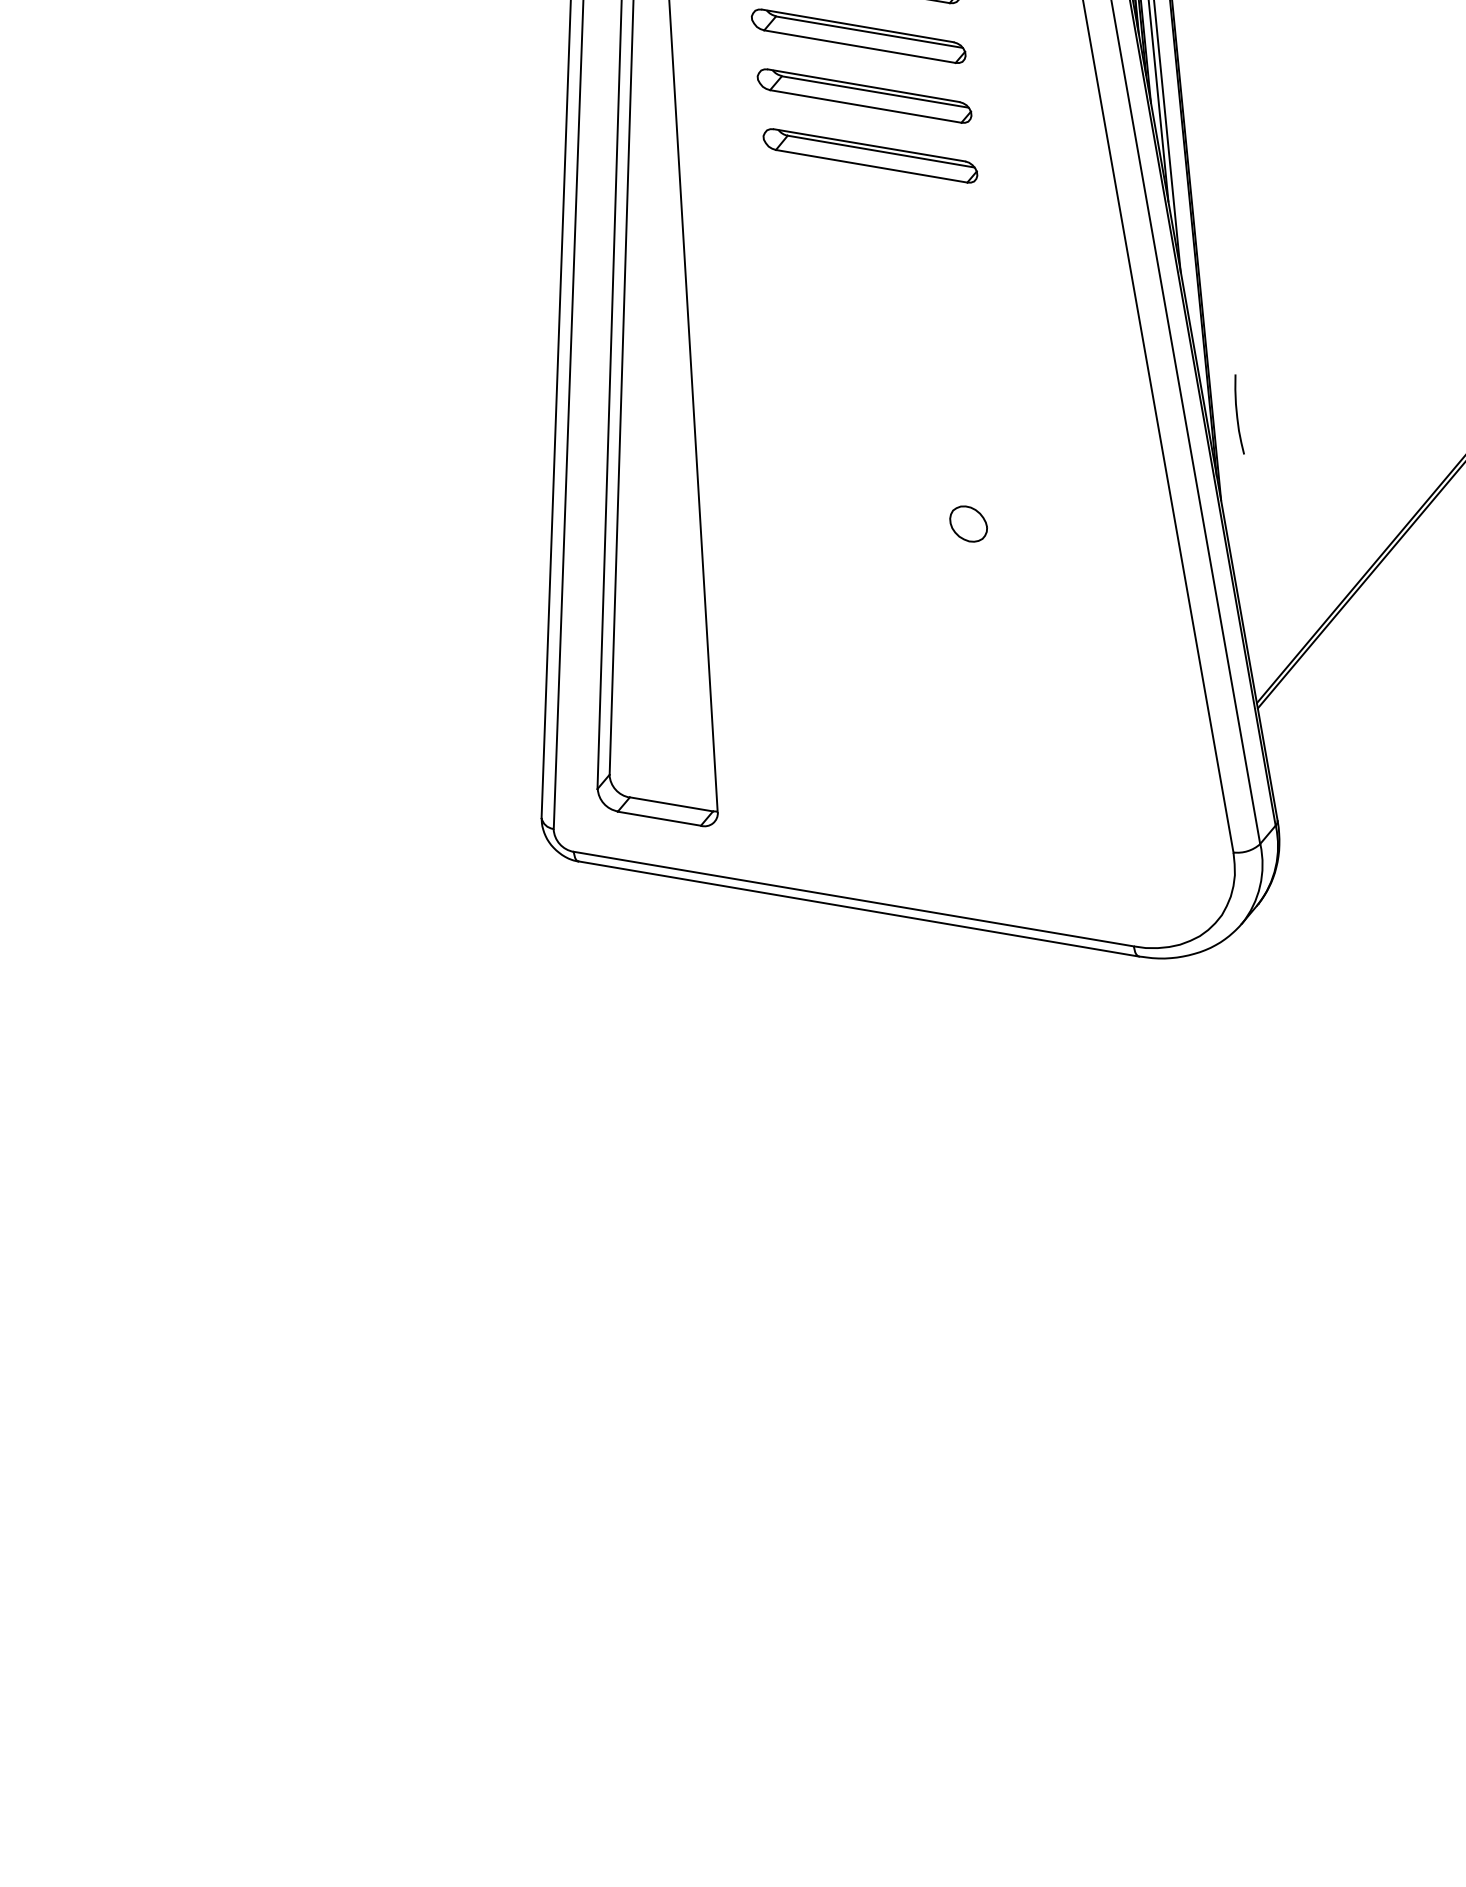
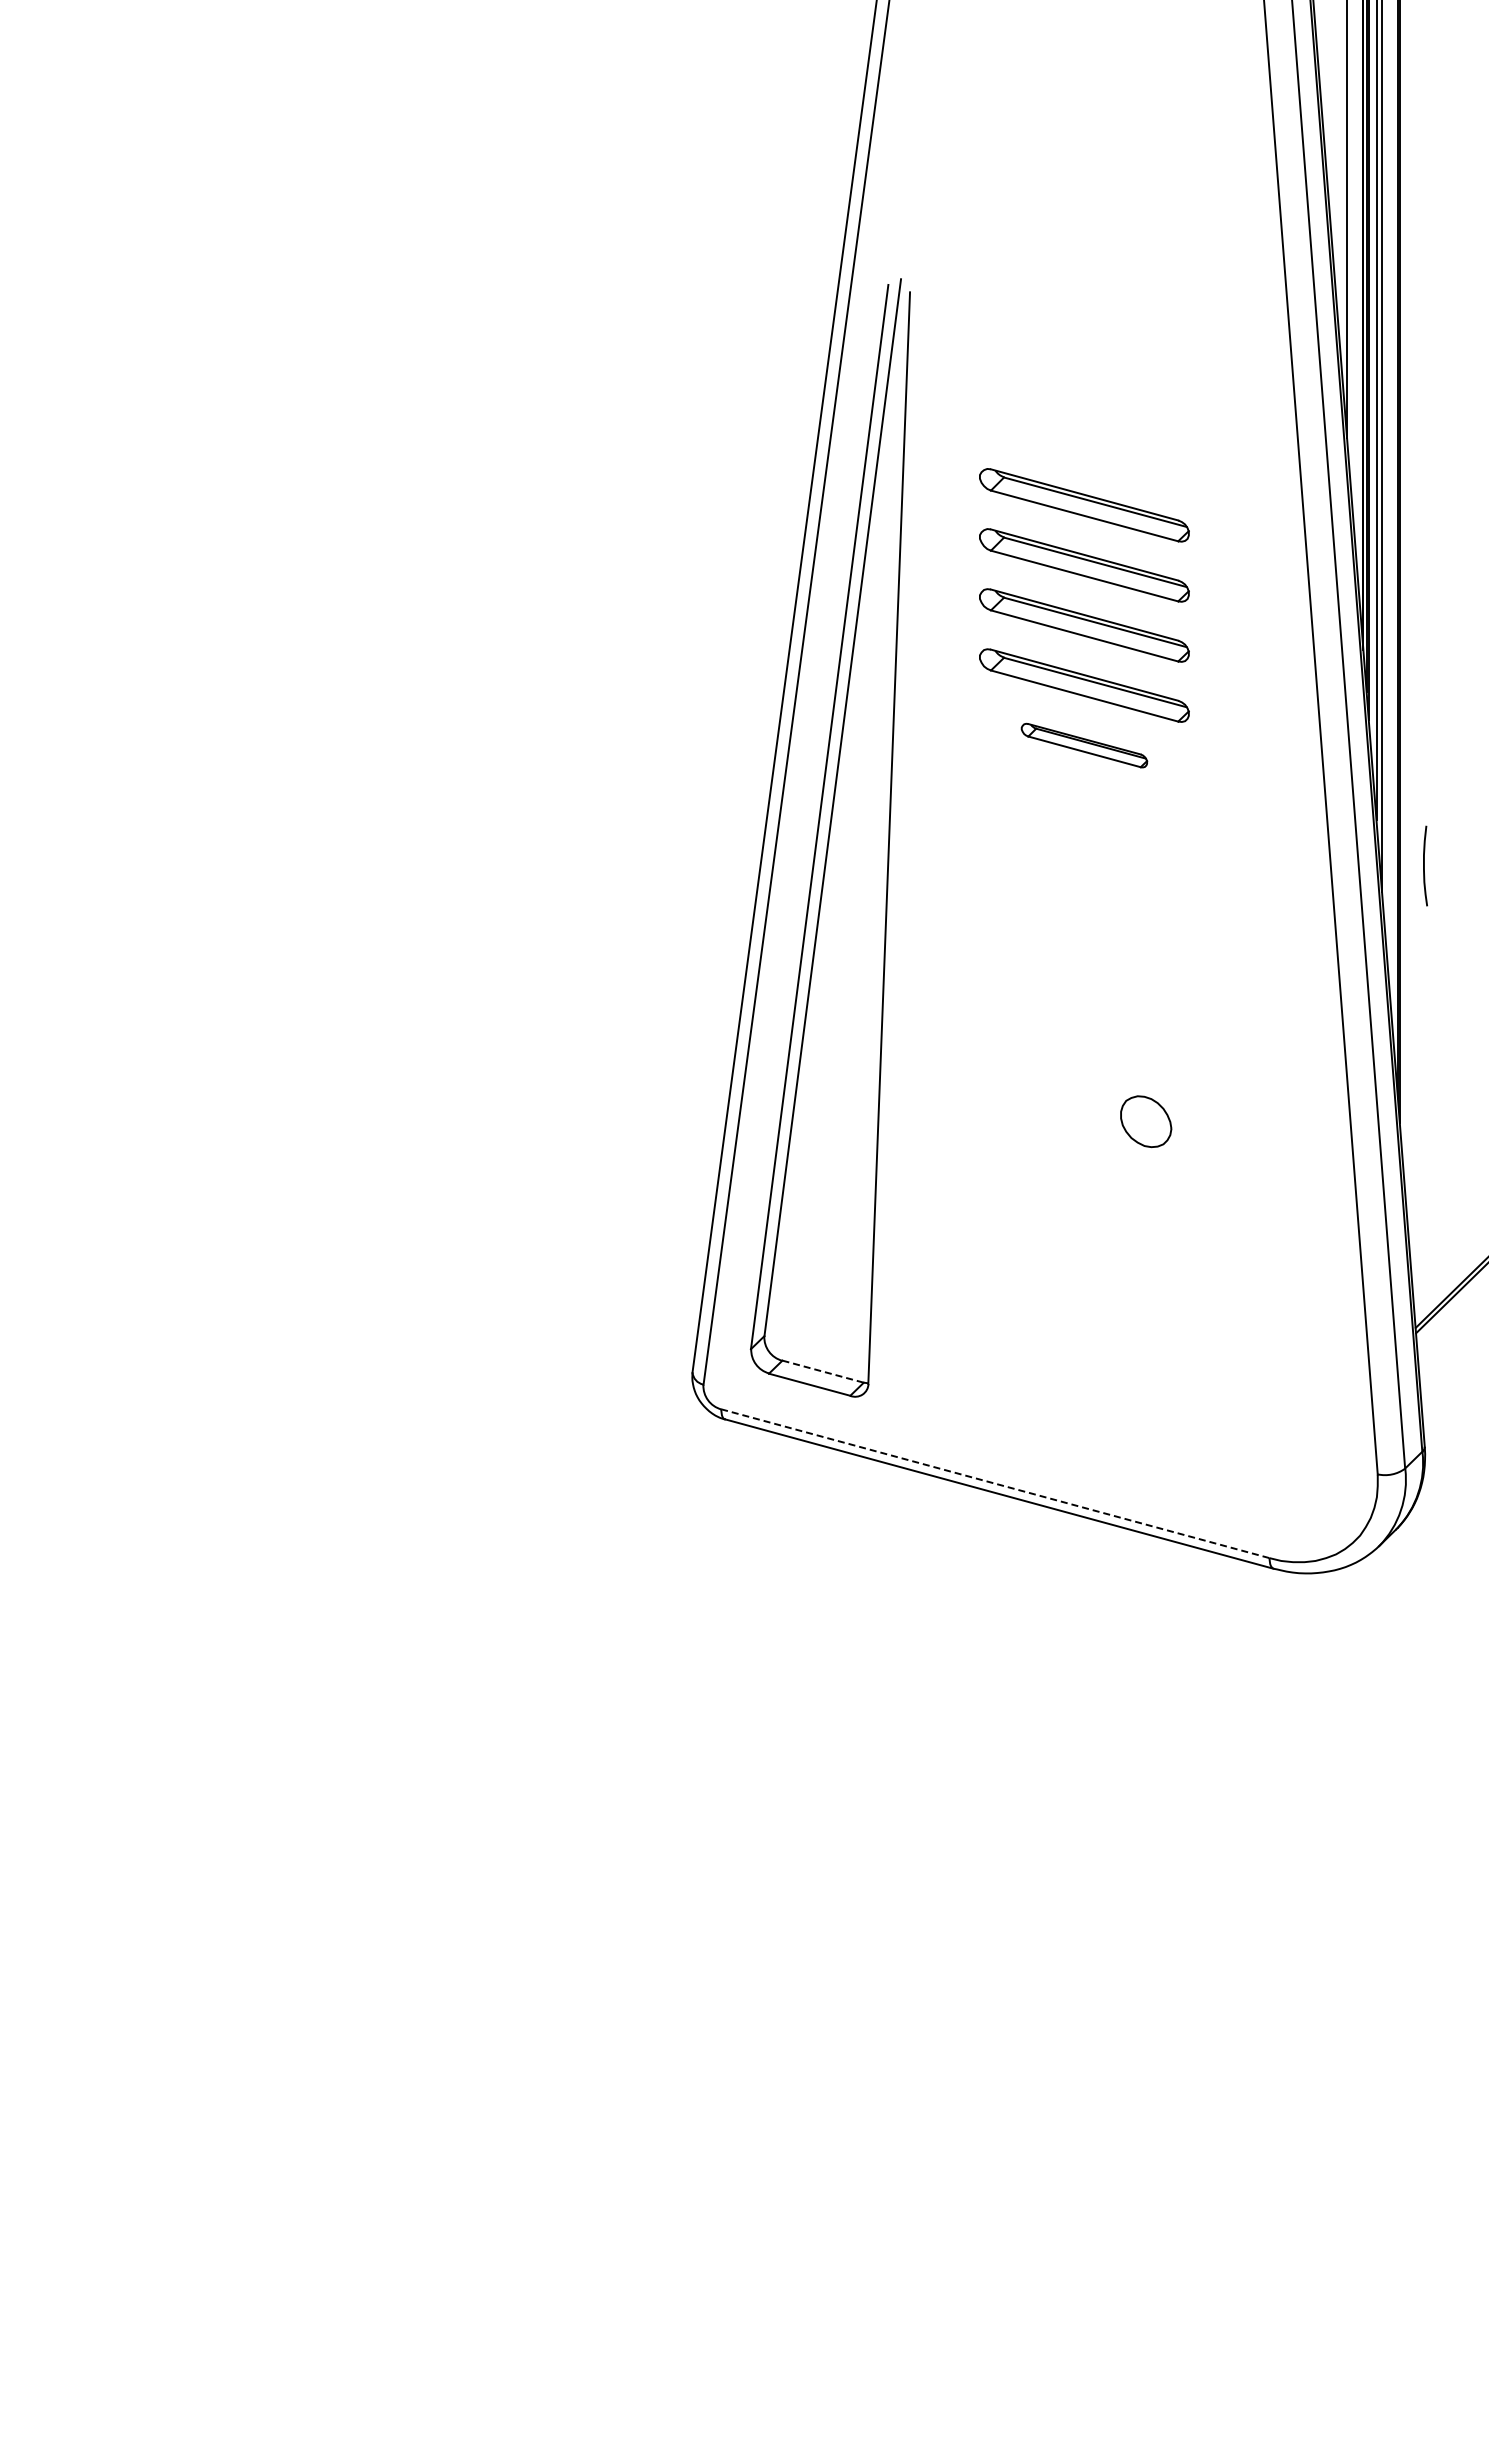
part: (870, 155) -> (1084, 745), size x0.6
curve: (1237, 414) -> (1424, 865), moved
part: (968, 523) -> (1146, 1121), size x1.4
line: (671, 804) -> (823, 1371), solid -> dashed
line: (853, 898) -> (995, 1483), solid -> dashed

